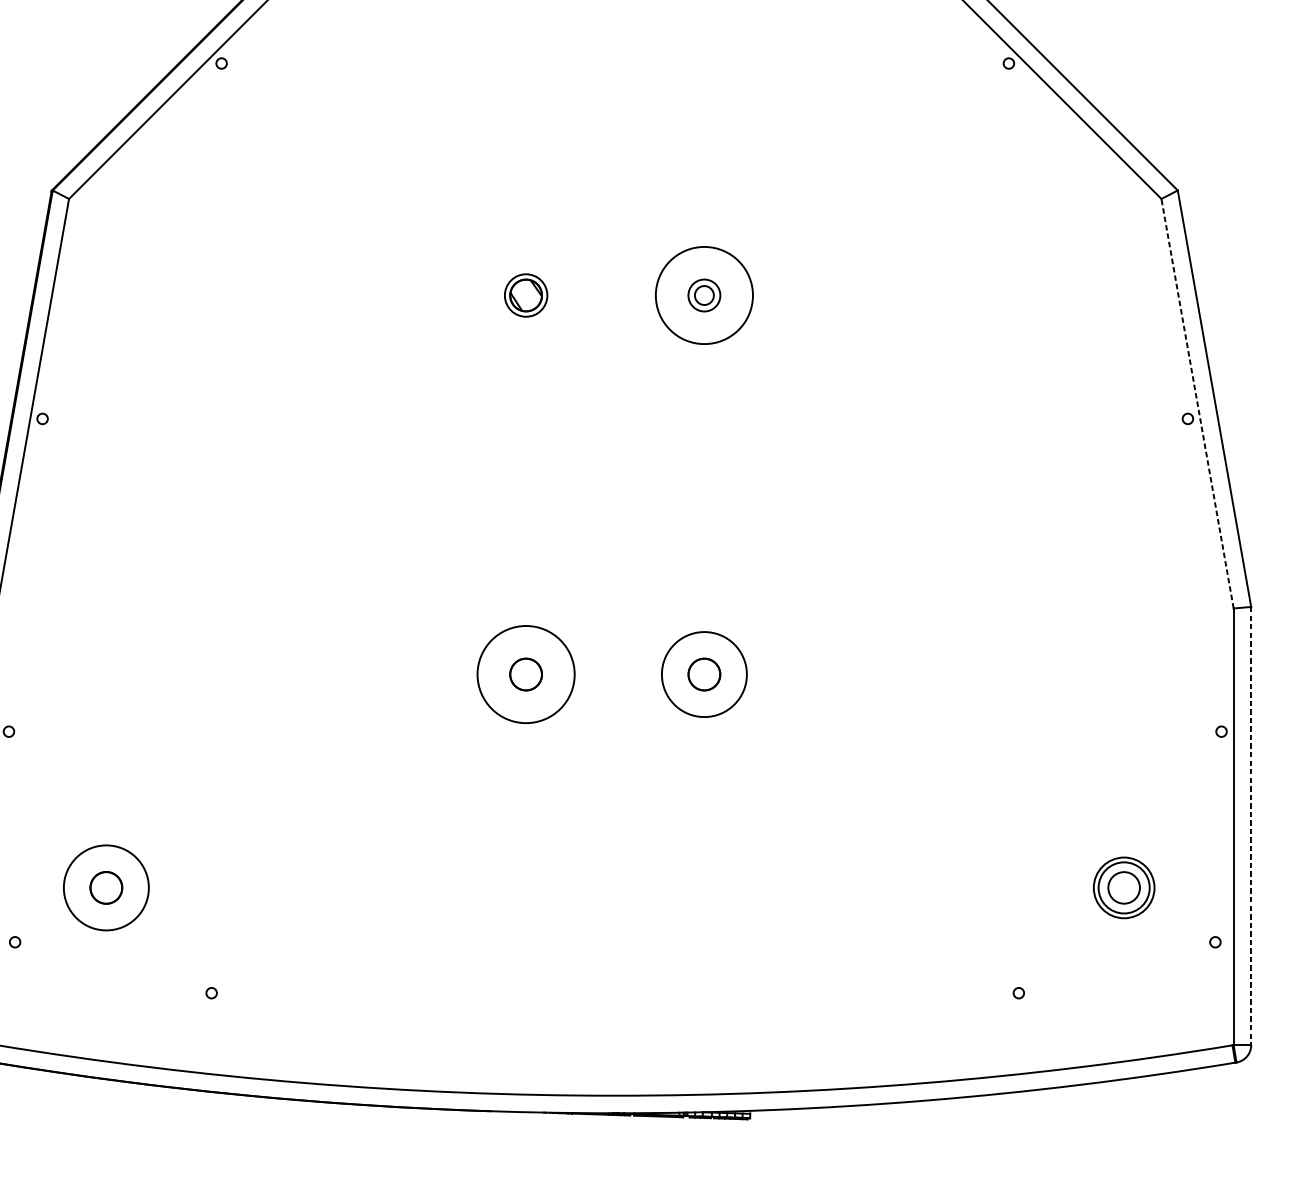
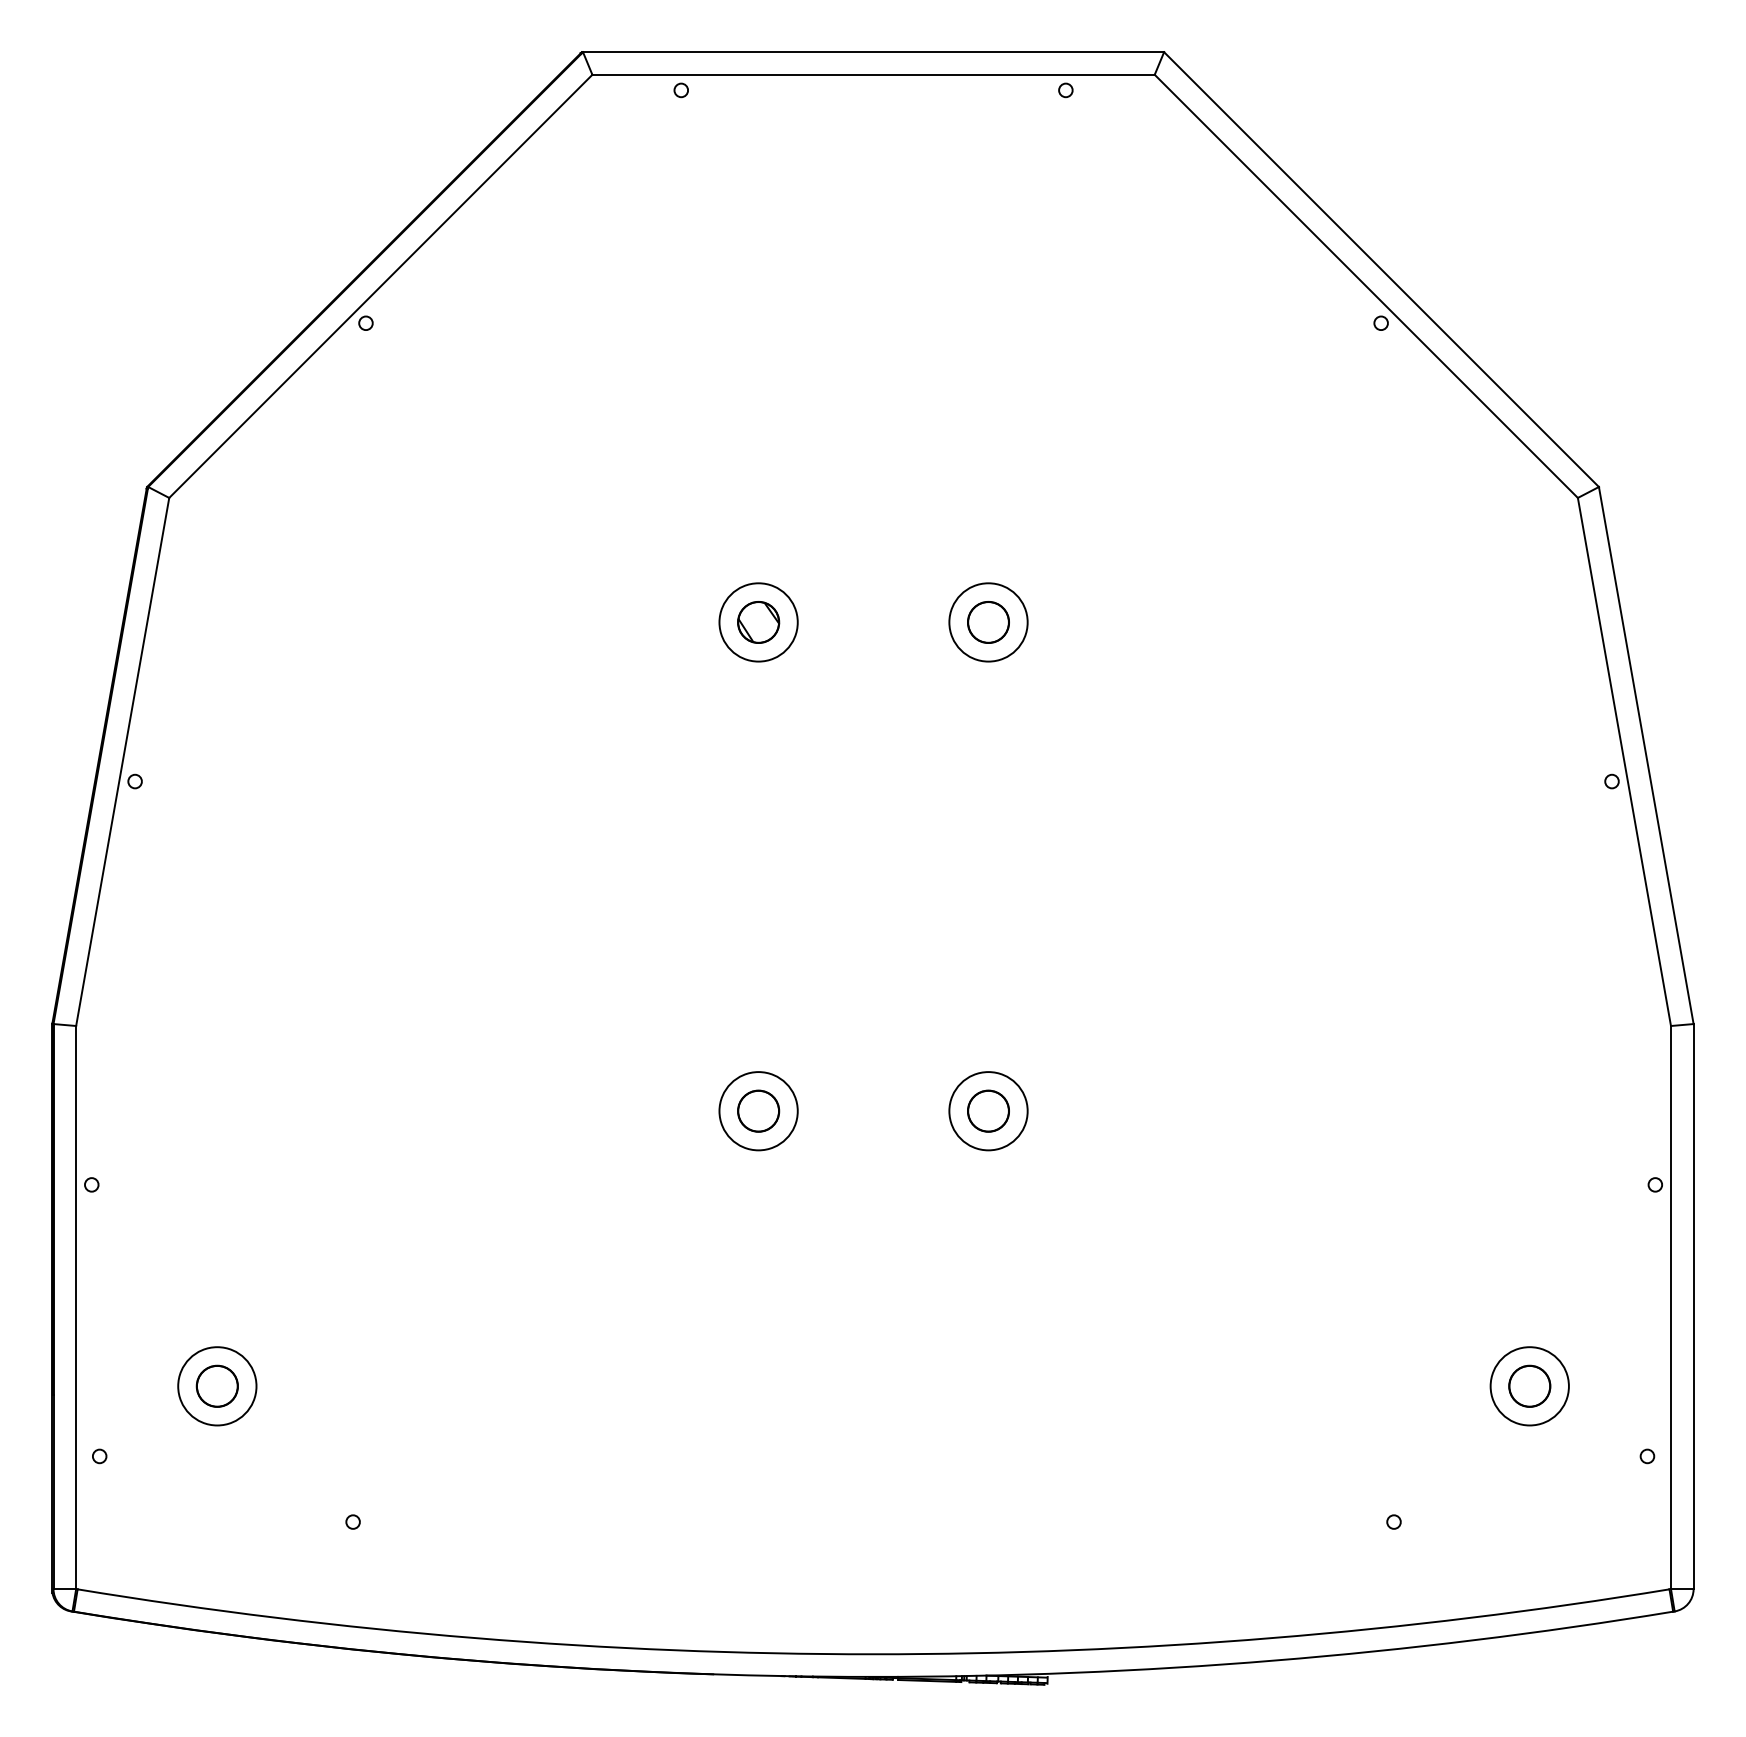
circle: (526, 295) -> (758, 622), size x1.43
circle: (704, 295) -> (988, 622), size x0.62
circle: (704, 295) -> (988, 622), size x1.67
line: (1197, 403) -> (1624, 761), dashed -> solid
circle: (526, 674) -> (758, 1111), size x0.62
circle: (704, 674) -> (988, 1111), size x0.71
line: (1251, 826) -> (1693, 1306), dashed -> solid
circle: (1123, 887) -> (1529, 1385), size x0.62
circle: (106, 888) -> (217, 1386), size x0.71

